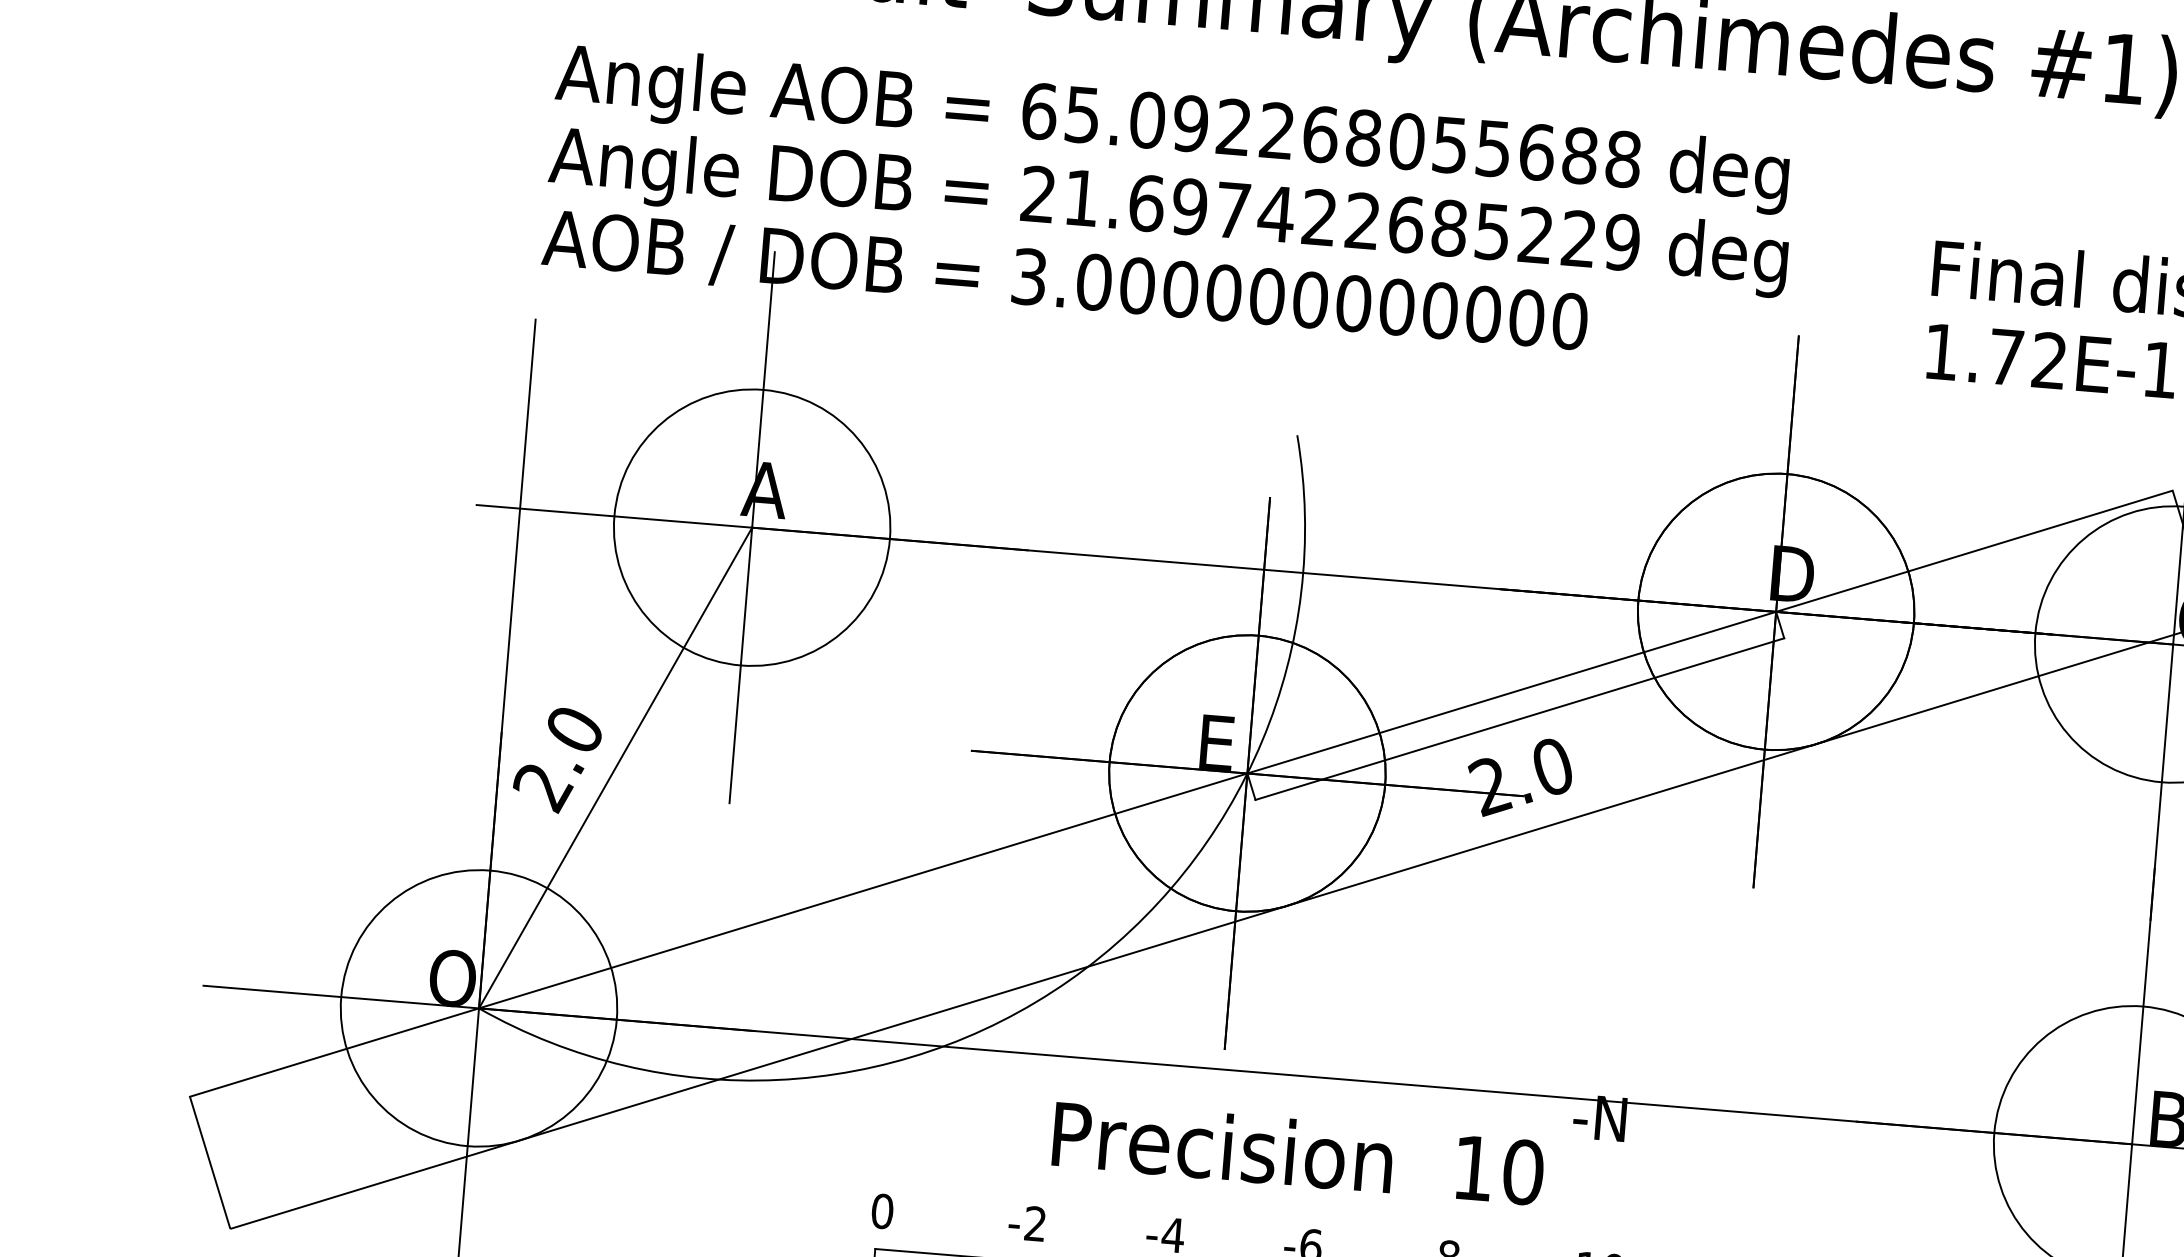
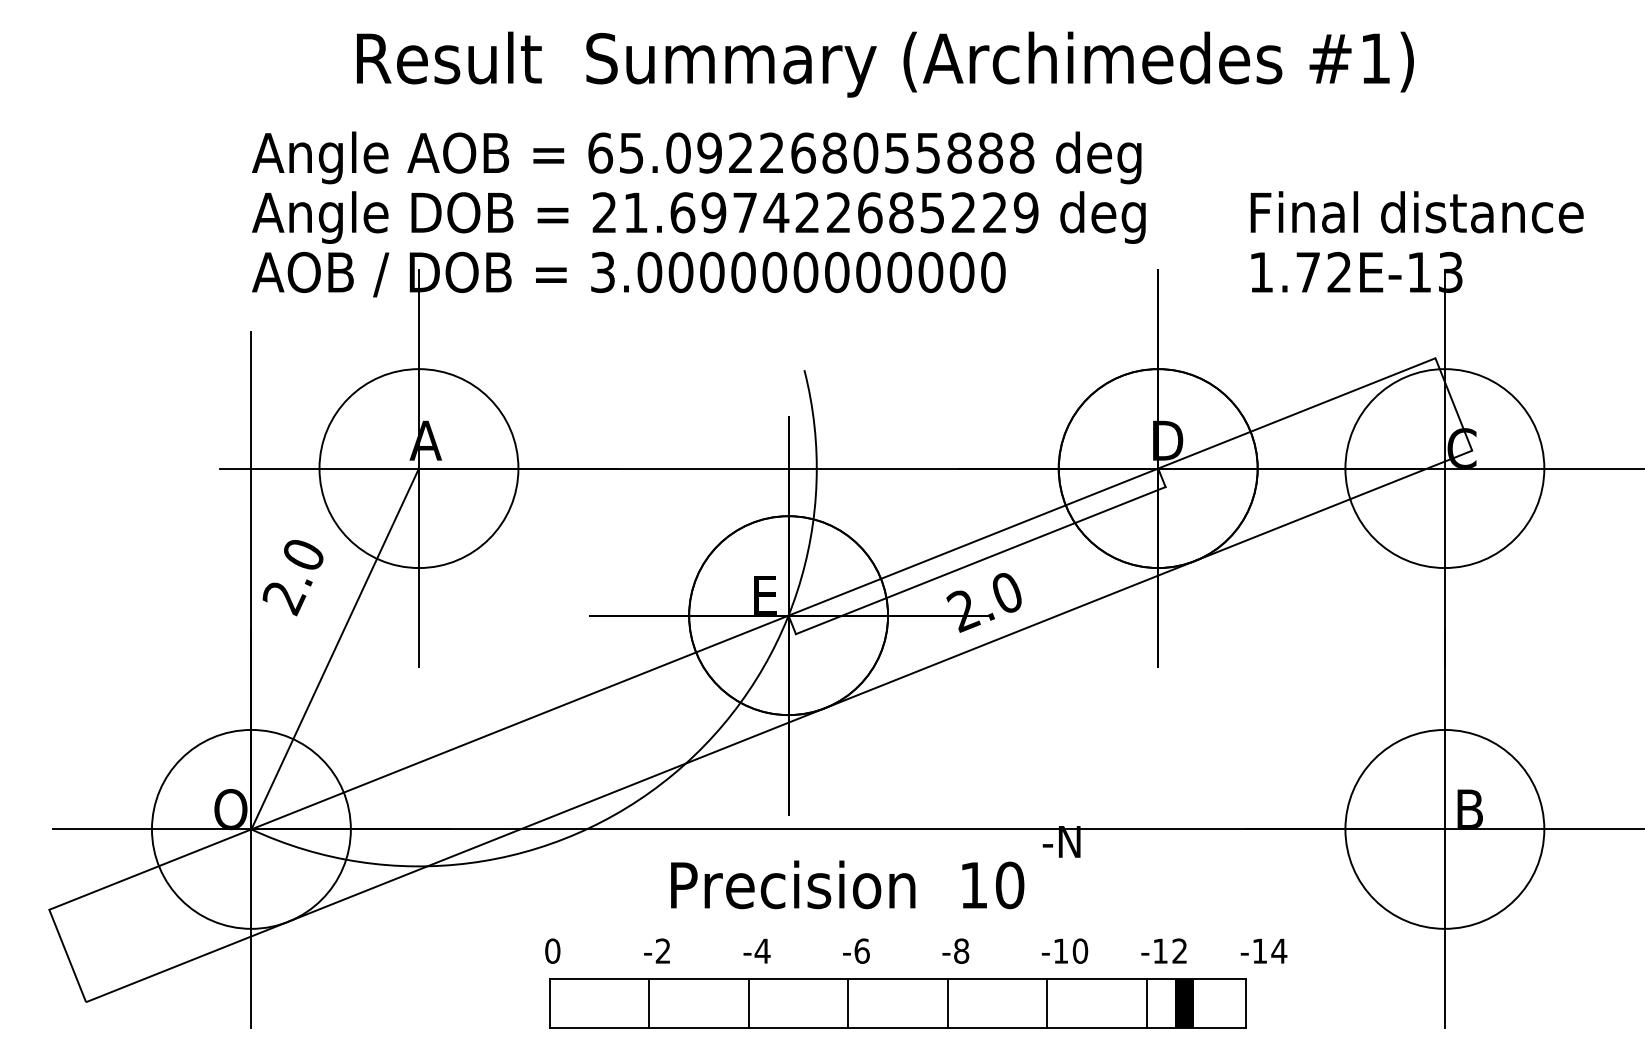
text: (1536, 151) -> (959, 152), 65.092268055688 -> 65.092268055888
text: (556, 761) -> (292, 578), moved

